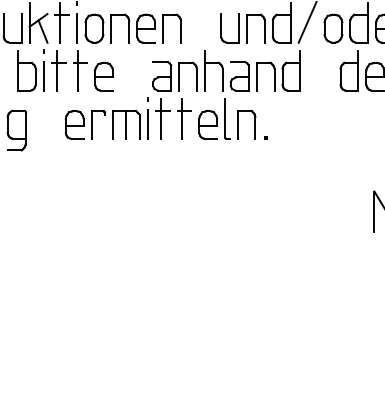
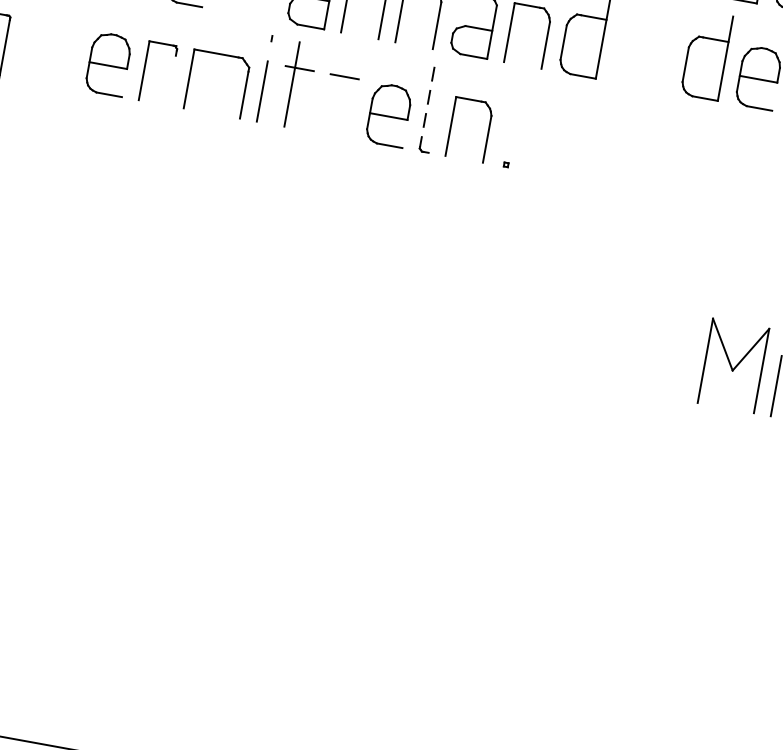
line: (182, 118) -> (337, 91), removed
line: (225, 118) -> (427, 108), solid -> dashed
line: (126, 124) -> (217, 83), removed

